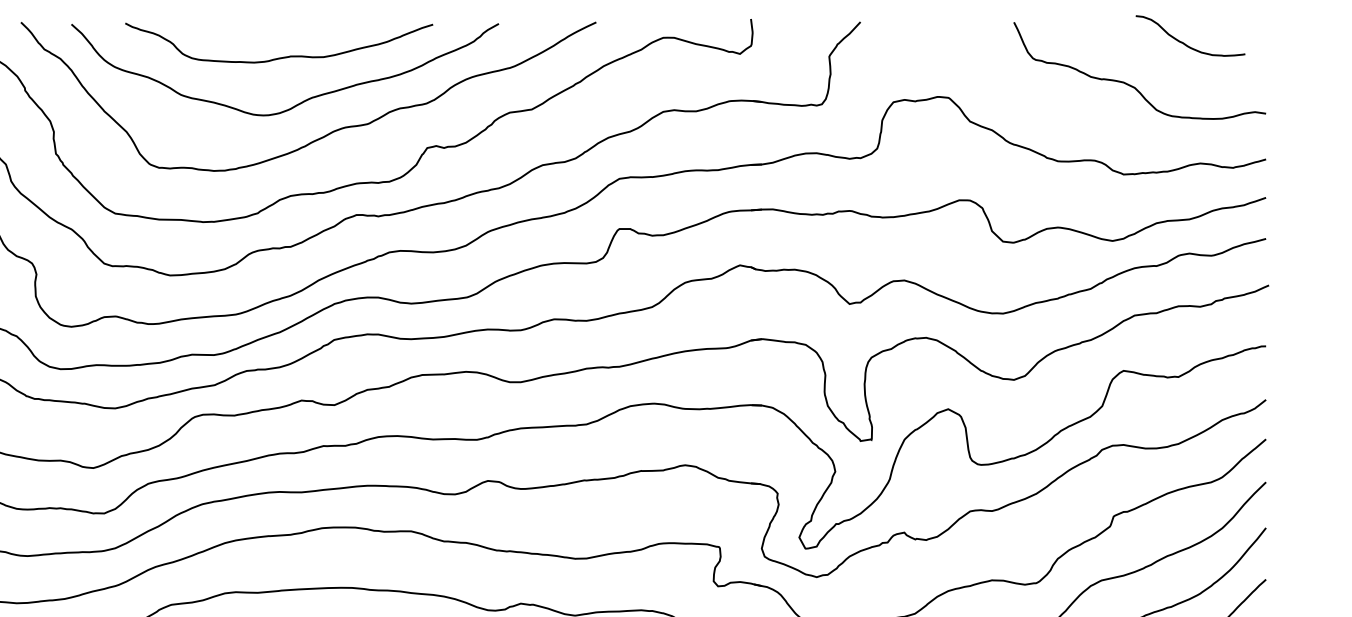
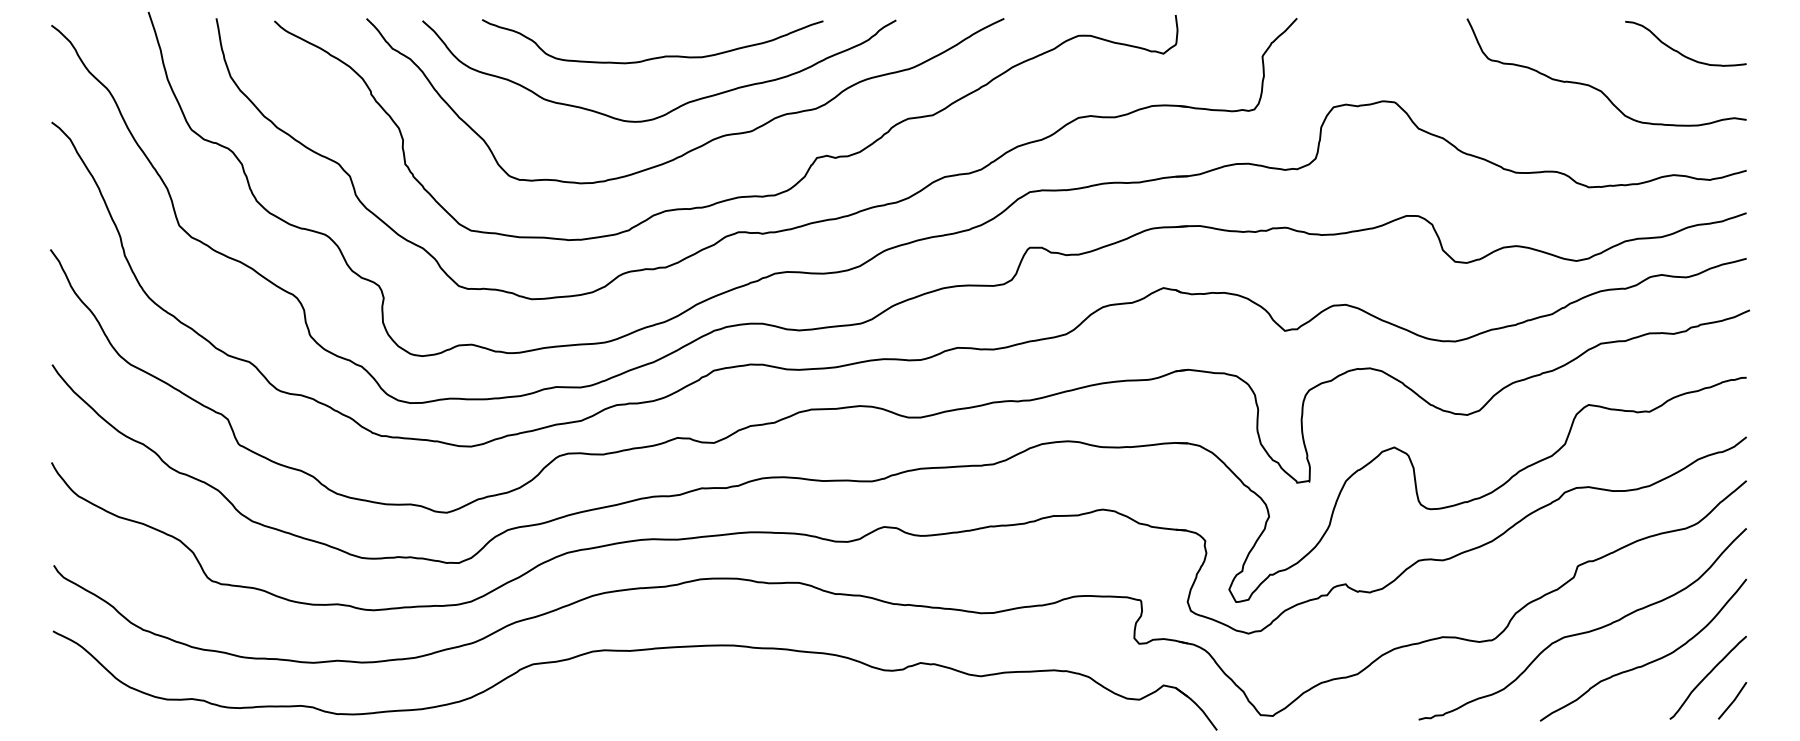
curve: (1184, 42) -> (1679, 51), moved

